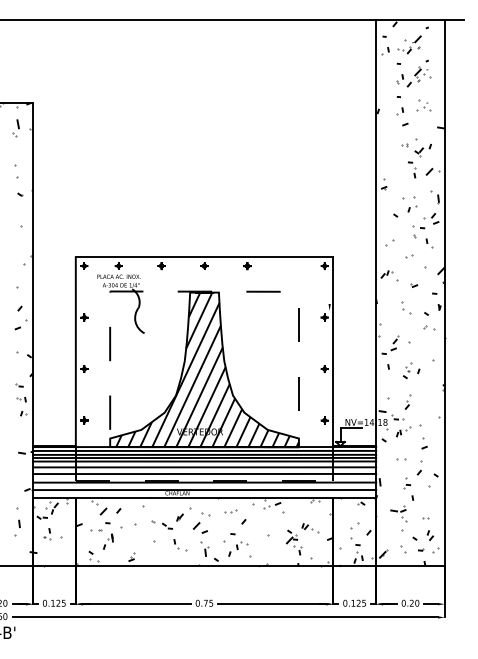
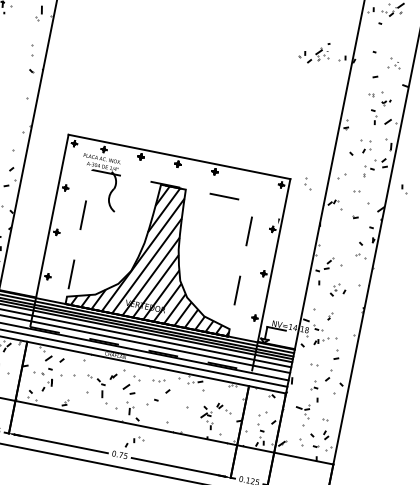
part: (413, 73) -> (315, 52), moved
part: (400, 111) -> (343, 58), moved
part: (422, 150) -> (385, 102), size x0.6
part: (429, 243) -> (404, 189), moved
part: (406, 307) -> (308, 183), moved
part: (407, 401) -> (329, 315), size x0.6
part: (180, 545) -> (109, 400), size x1.6
part: (238, 548) -> (135, 441), moved

